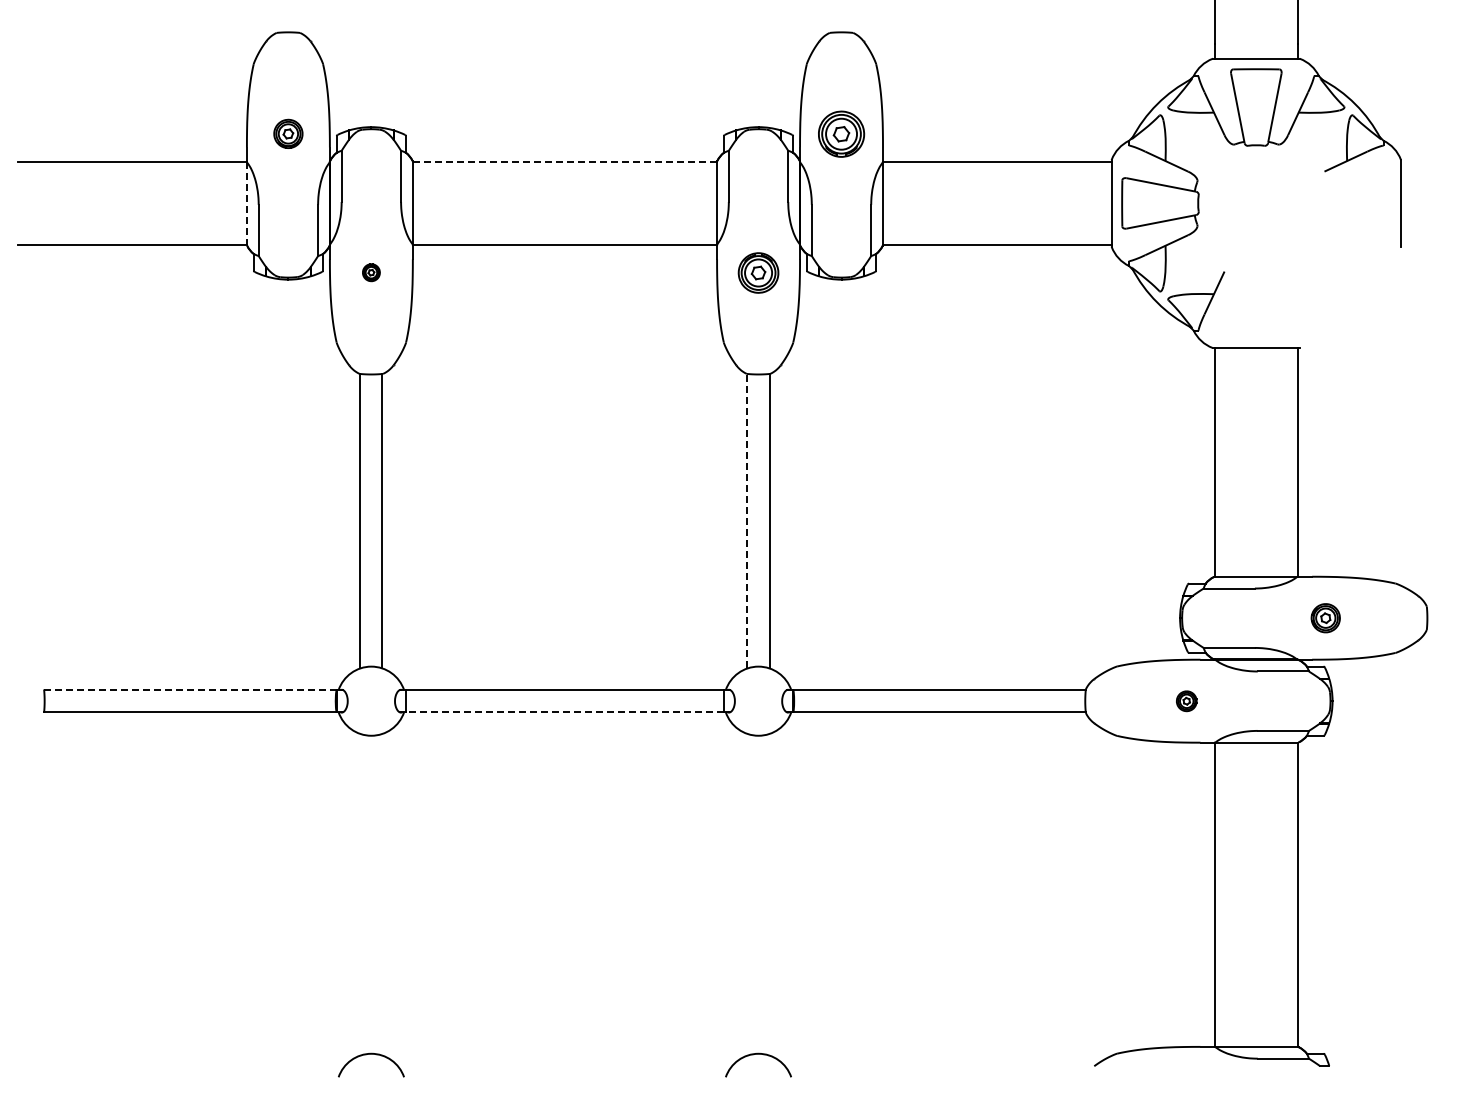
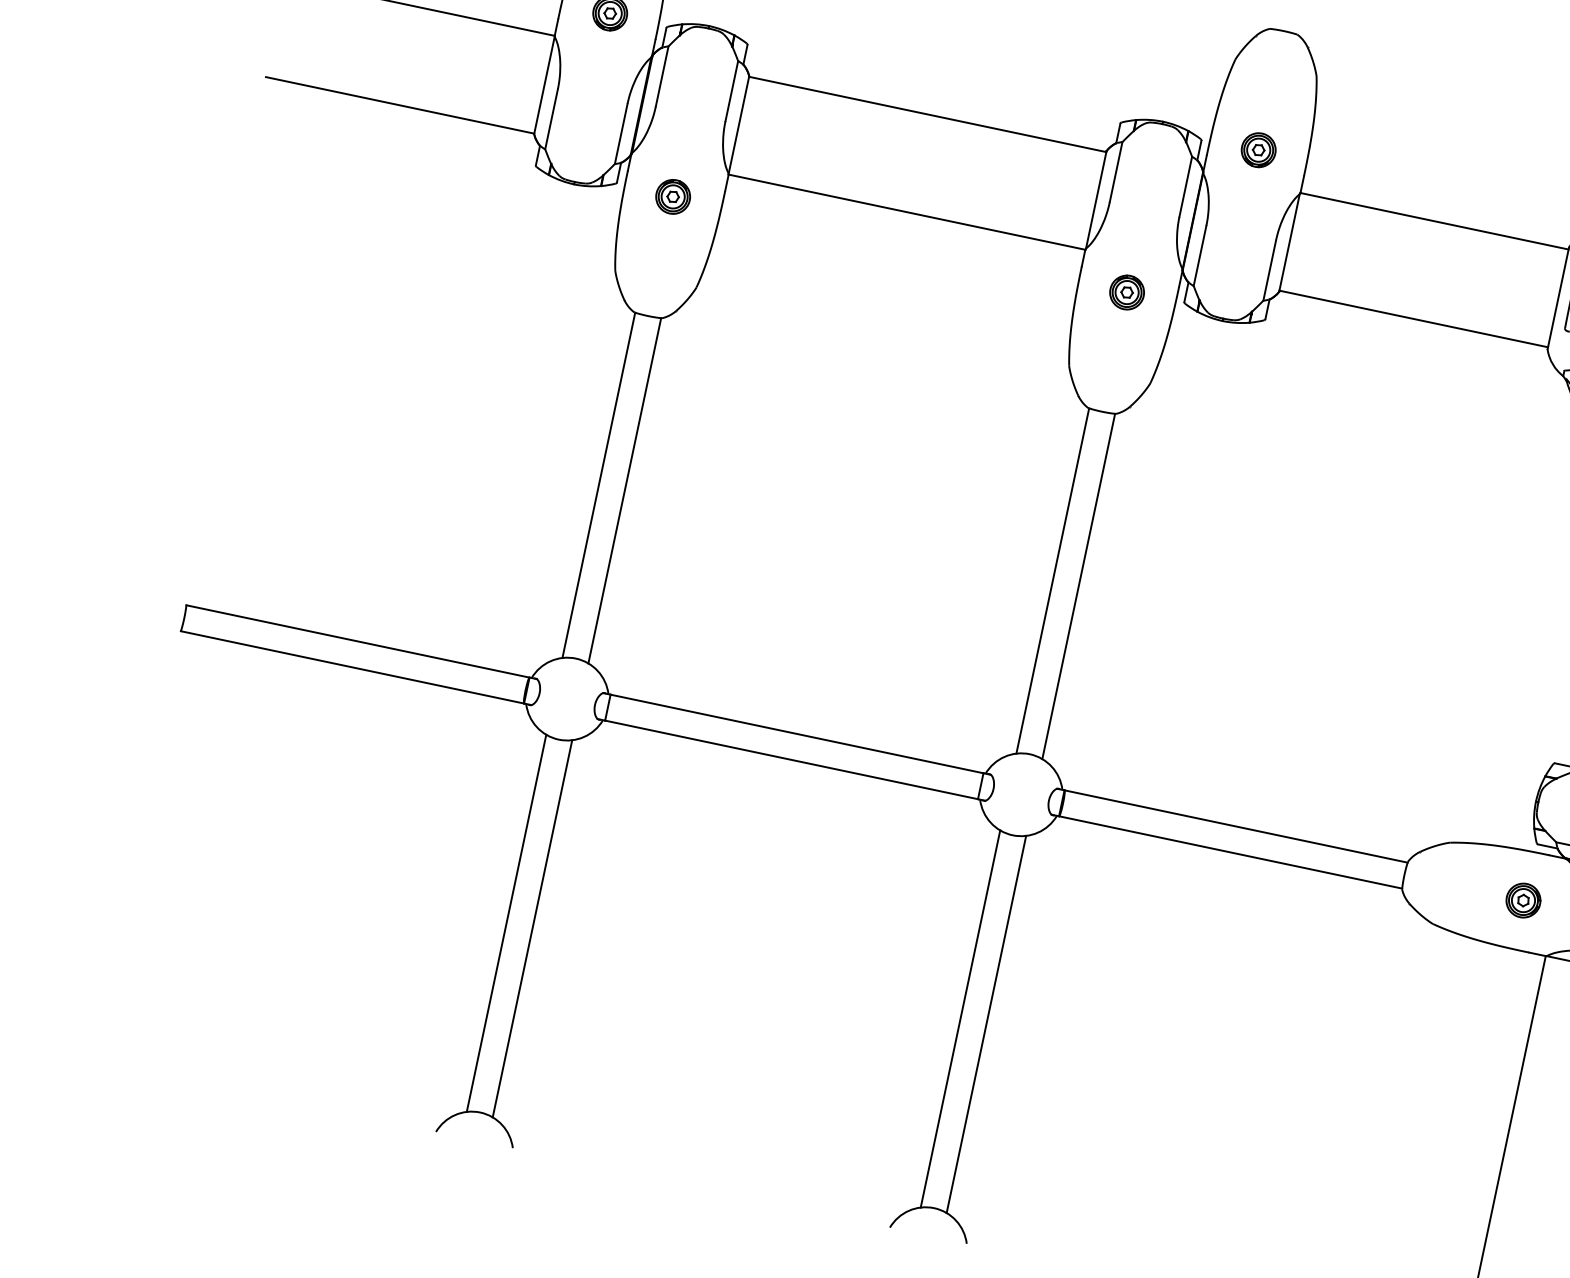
part: (841, 133) -> (1258, 149), size x0.62
line: (565, 161) -> (928, 114), dashed -> solid
line: (247, 203) -> (545, 84), dashed -> solid
part: (371, 272) -> (673, 196), size x1.67
part: (758, 272) -> (1127, 292), size x0.71
line: (747, 520) -> (1052, 580), dashed -> solid
line: (189, 690) -> (356, 641), dashed -> solid
part: (1186, 701) -> (1522, 900), size x1.43
line: (564, 712) -> (790, 760), dashed -> solid
line: (360, 894) -> (506, 923), added
line: (382, 894) -> (532, 928), added
line: (747, 894) -> (960, 1018), added
line: (769, 894) -> (986, 1024), added

